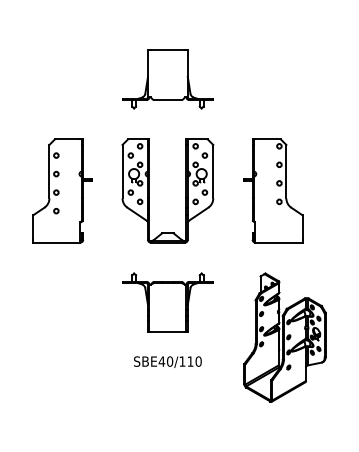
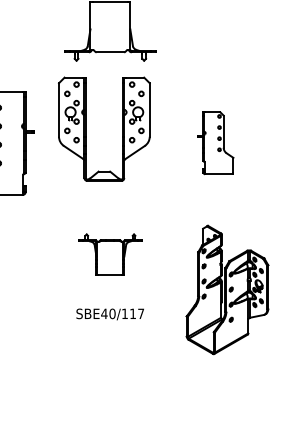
part: (149, 190) -> (85, 128), moved
part: (273, 190) -> (215, 142), size x0.6
part: (167, 302) -> (109, 254), size x0.7
text: (198, 361) -> (140, 313), SBE40/110 -> SBE40/117

